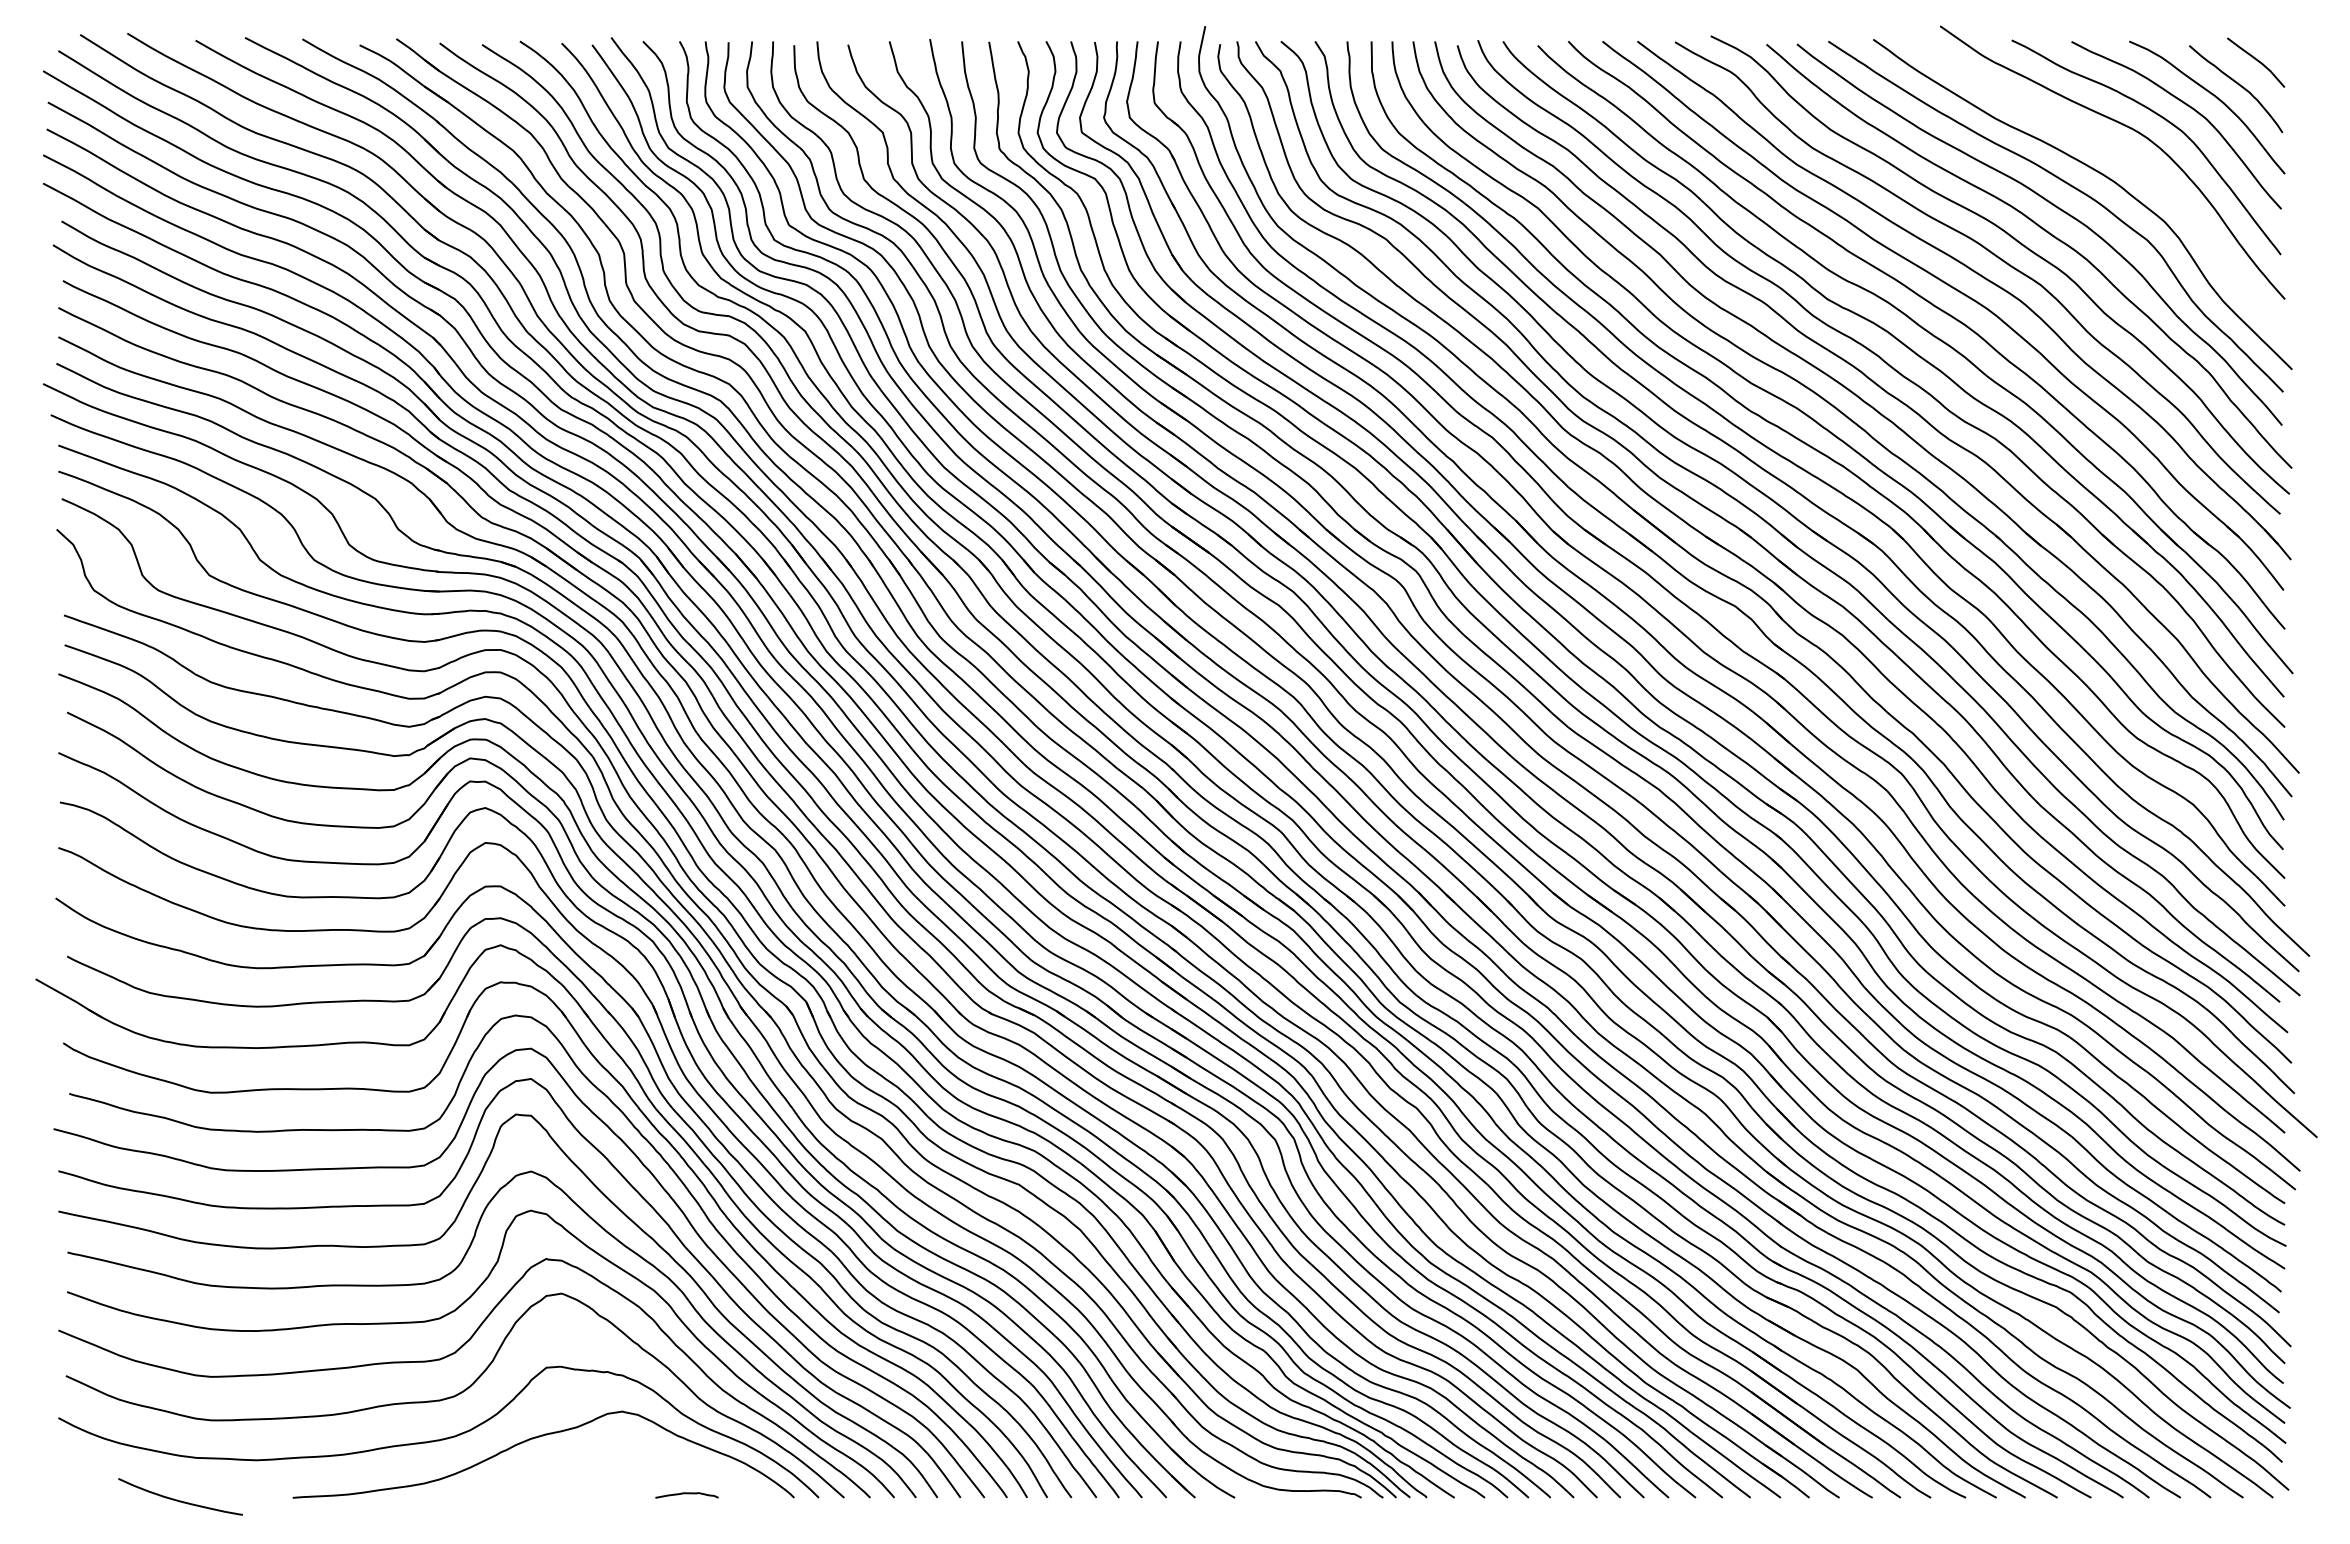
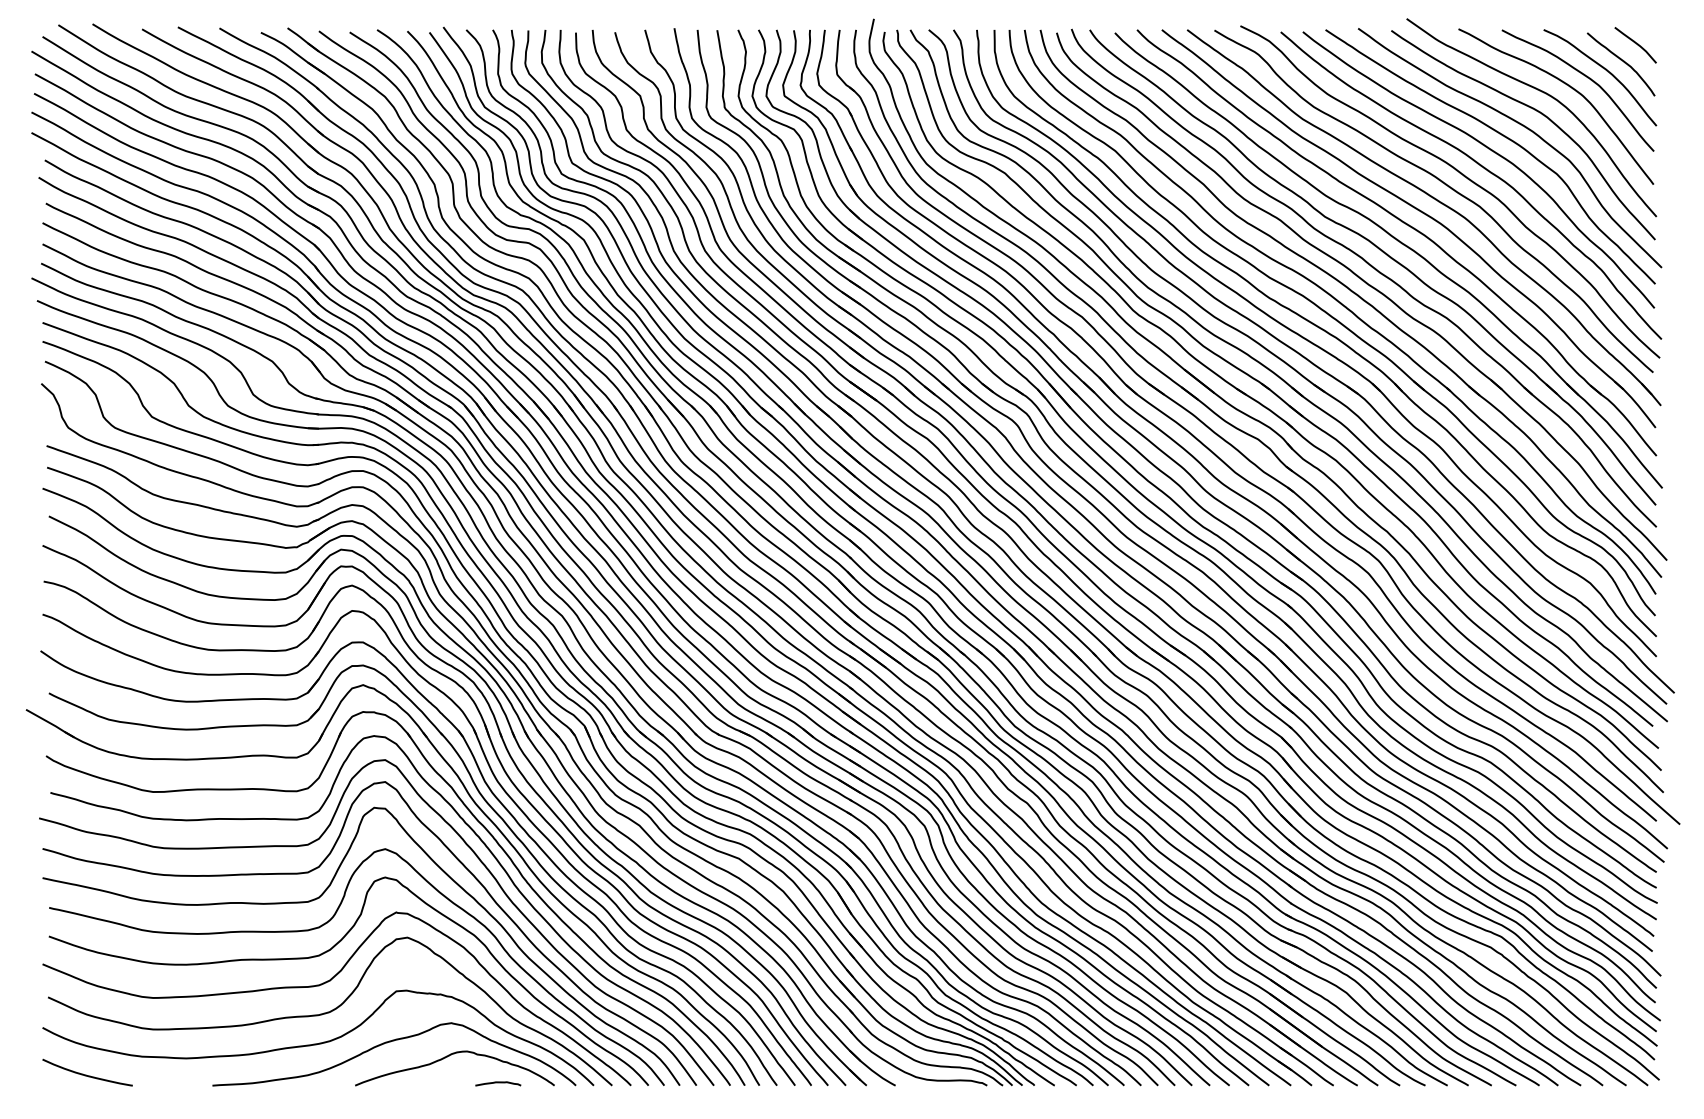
curve: (2120, 154) -> (1537, 111), added
curve: (619, 1457) -> (449, 1056), added
curve: (180, 1500) -> (87, 1075), moved

